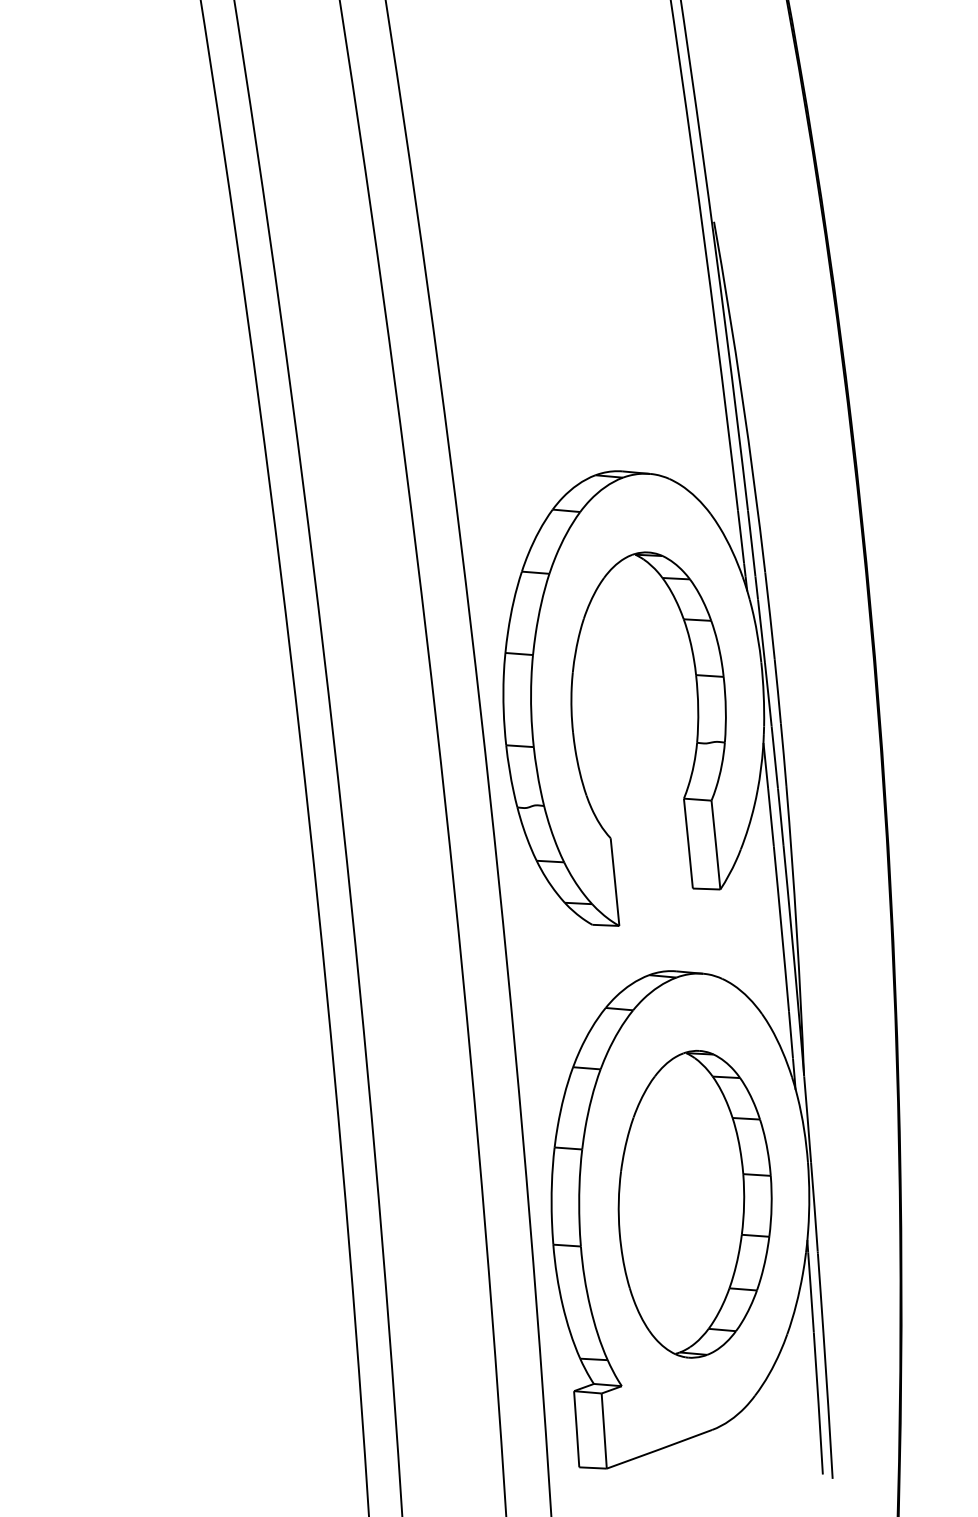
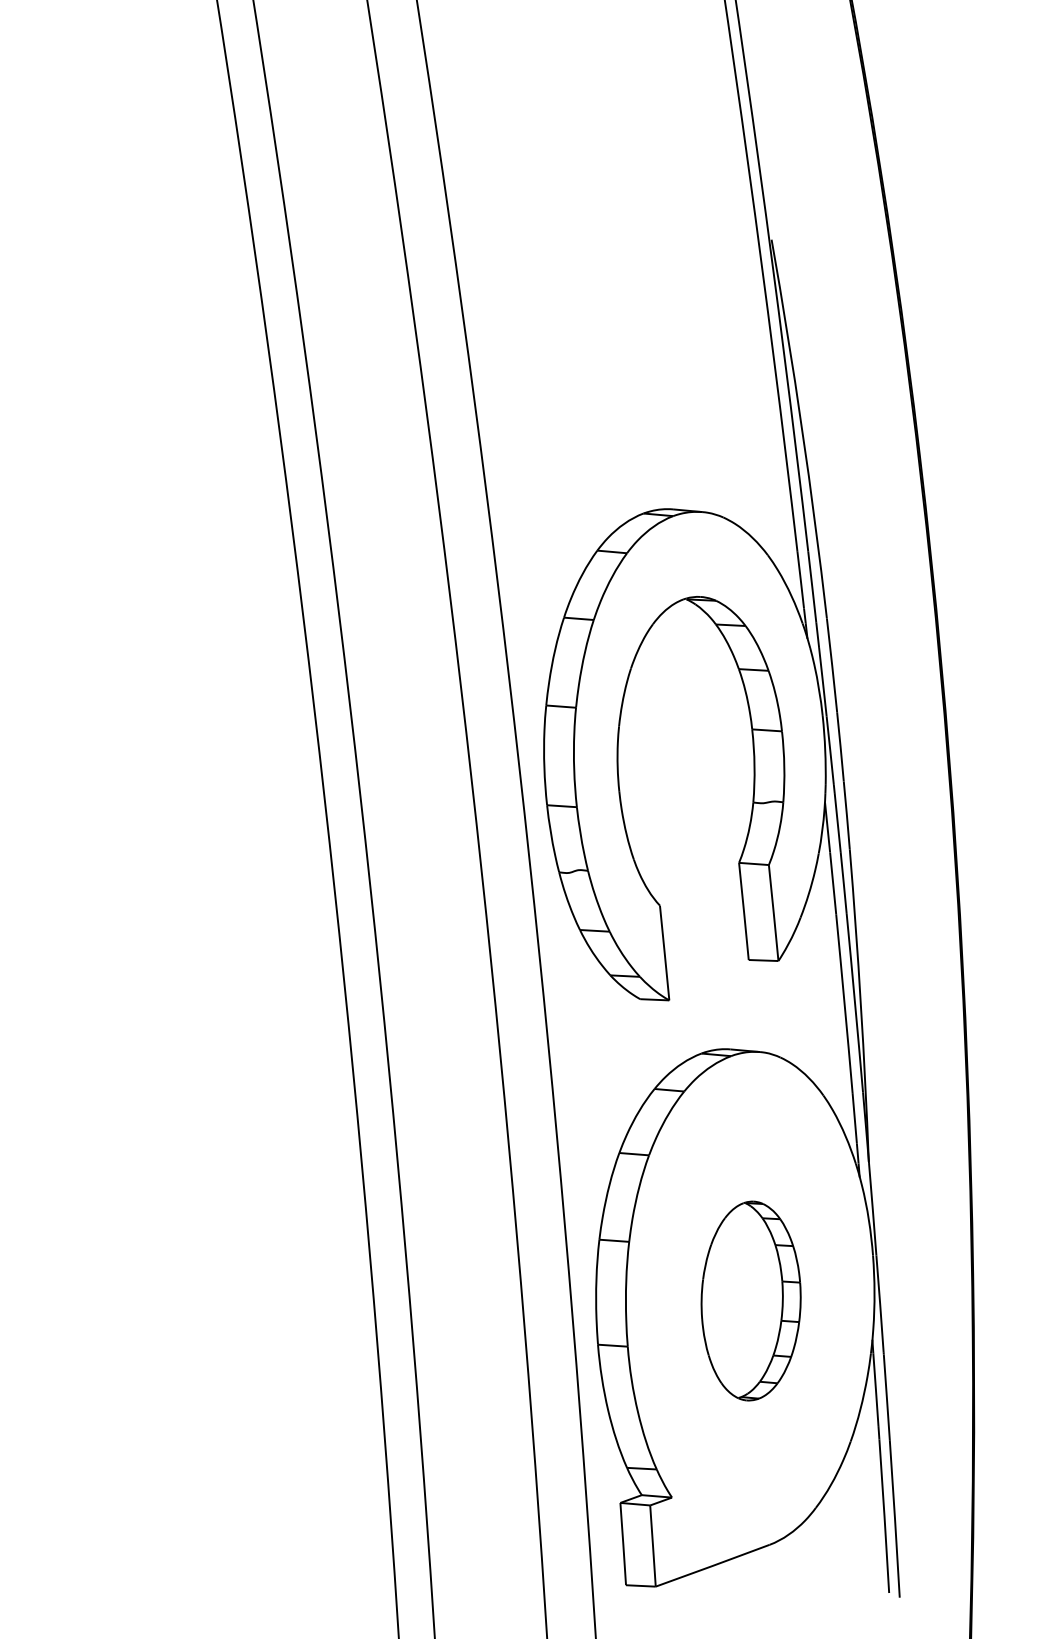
part: (694, 1203) -> (750, 1300), size x0.6

